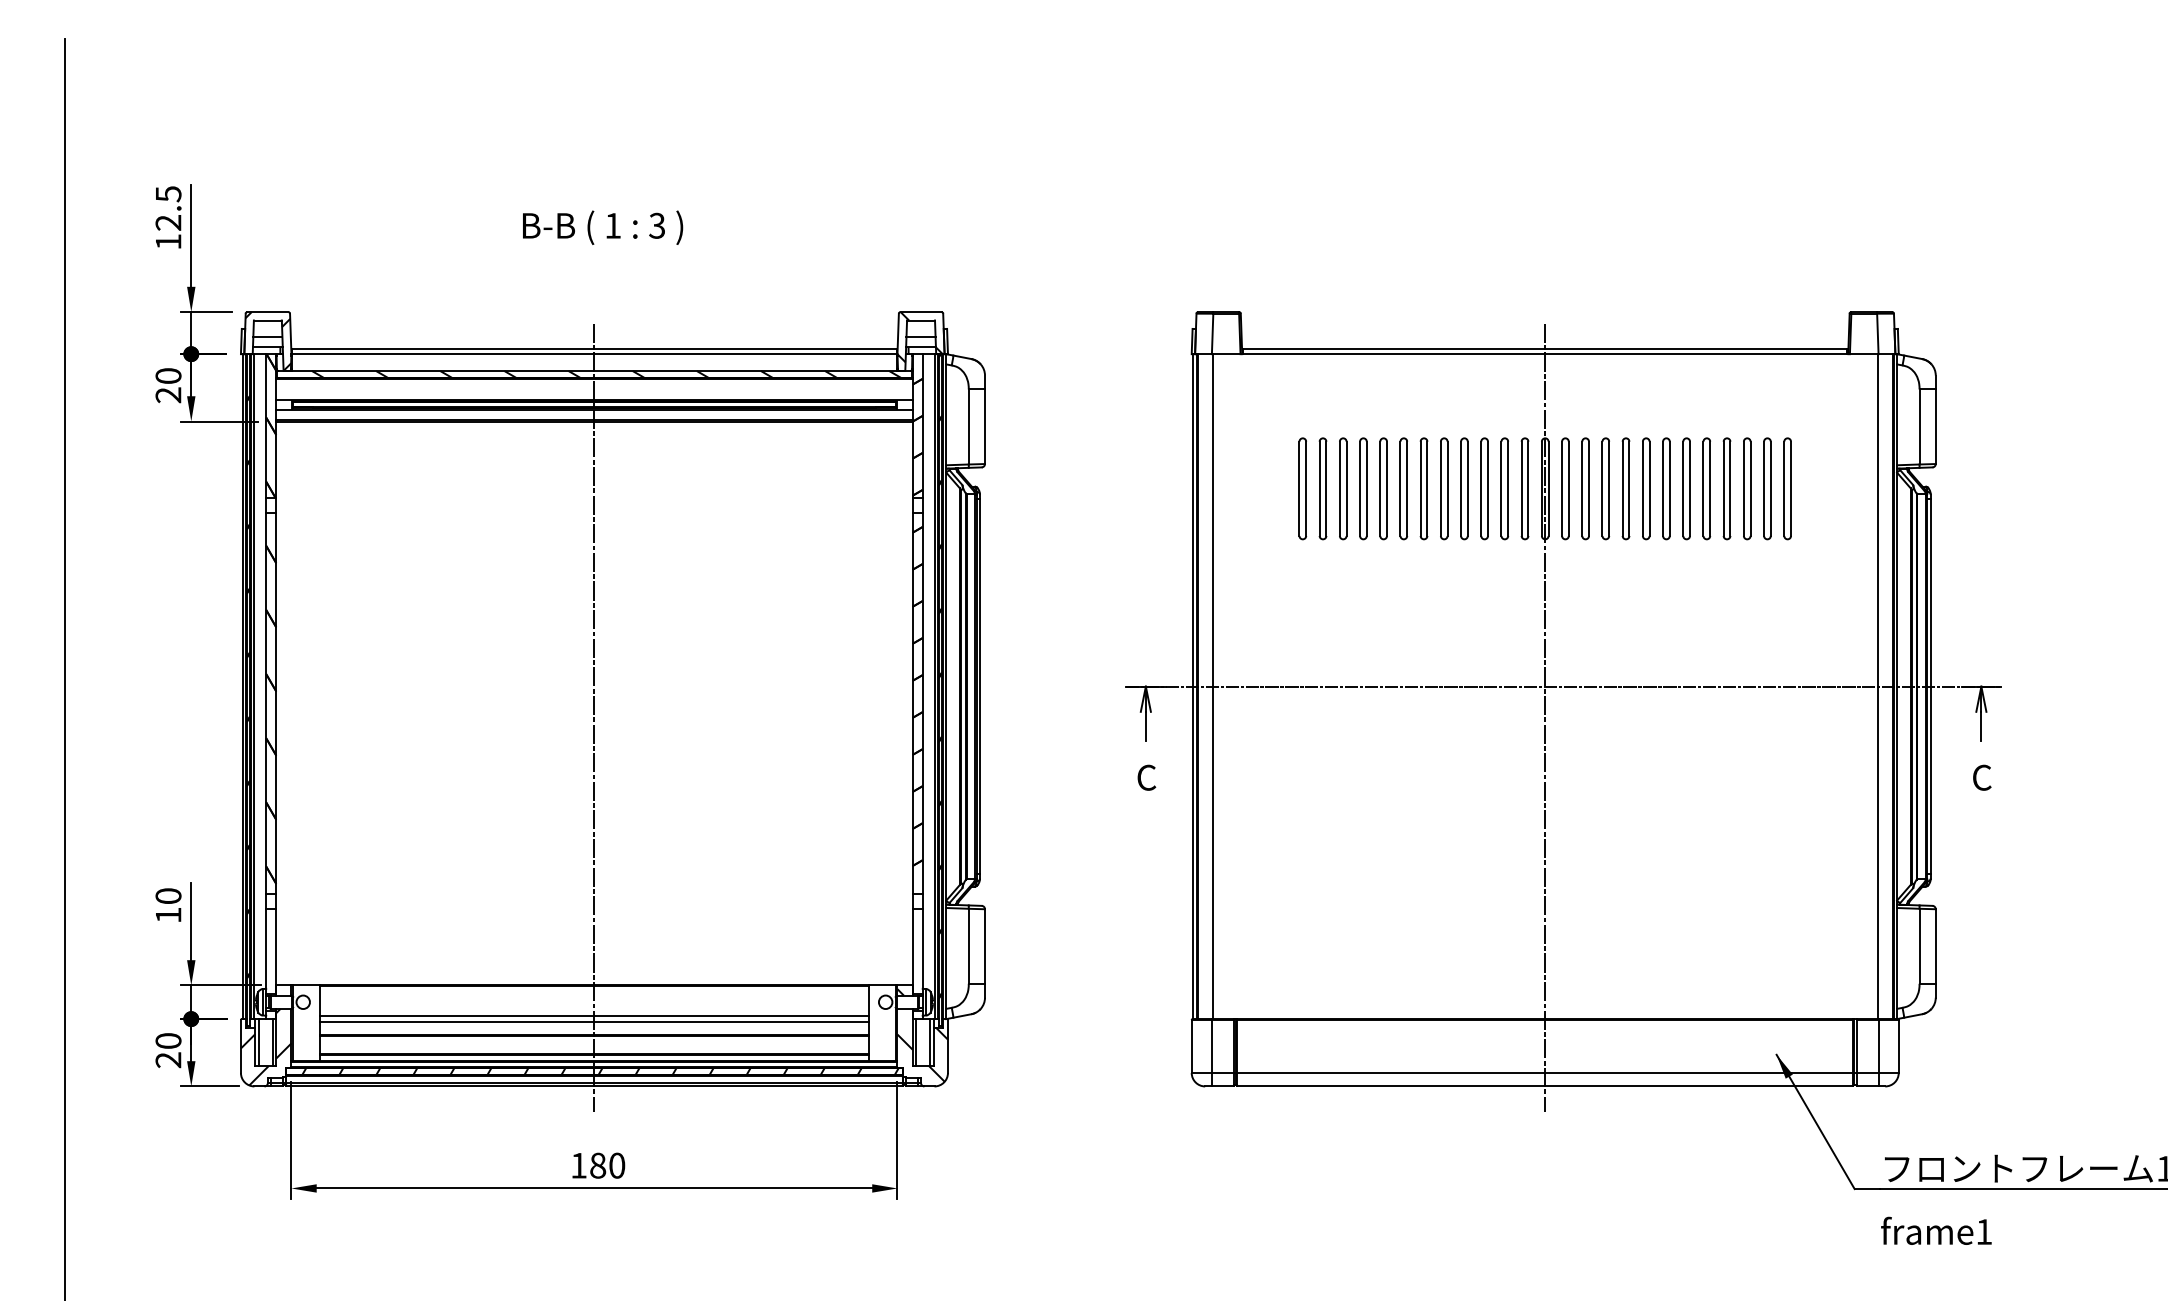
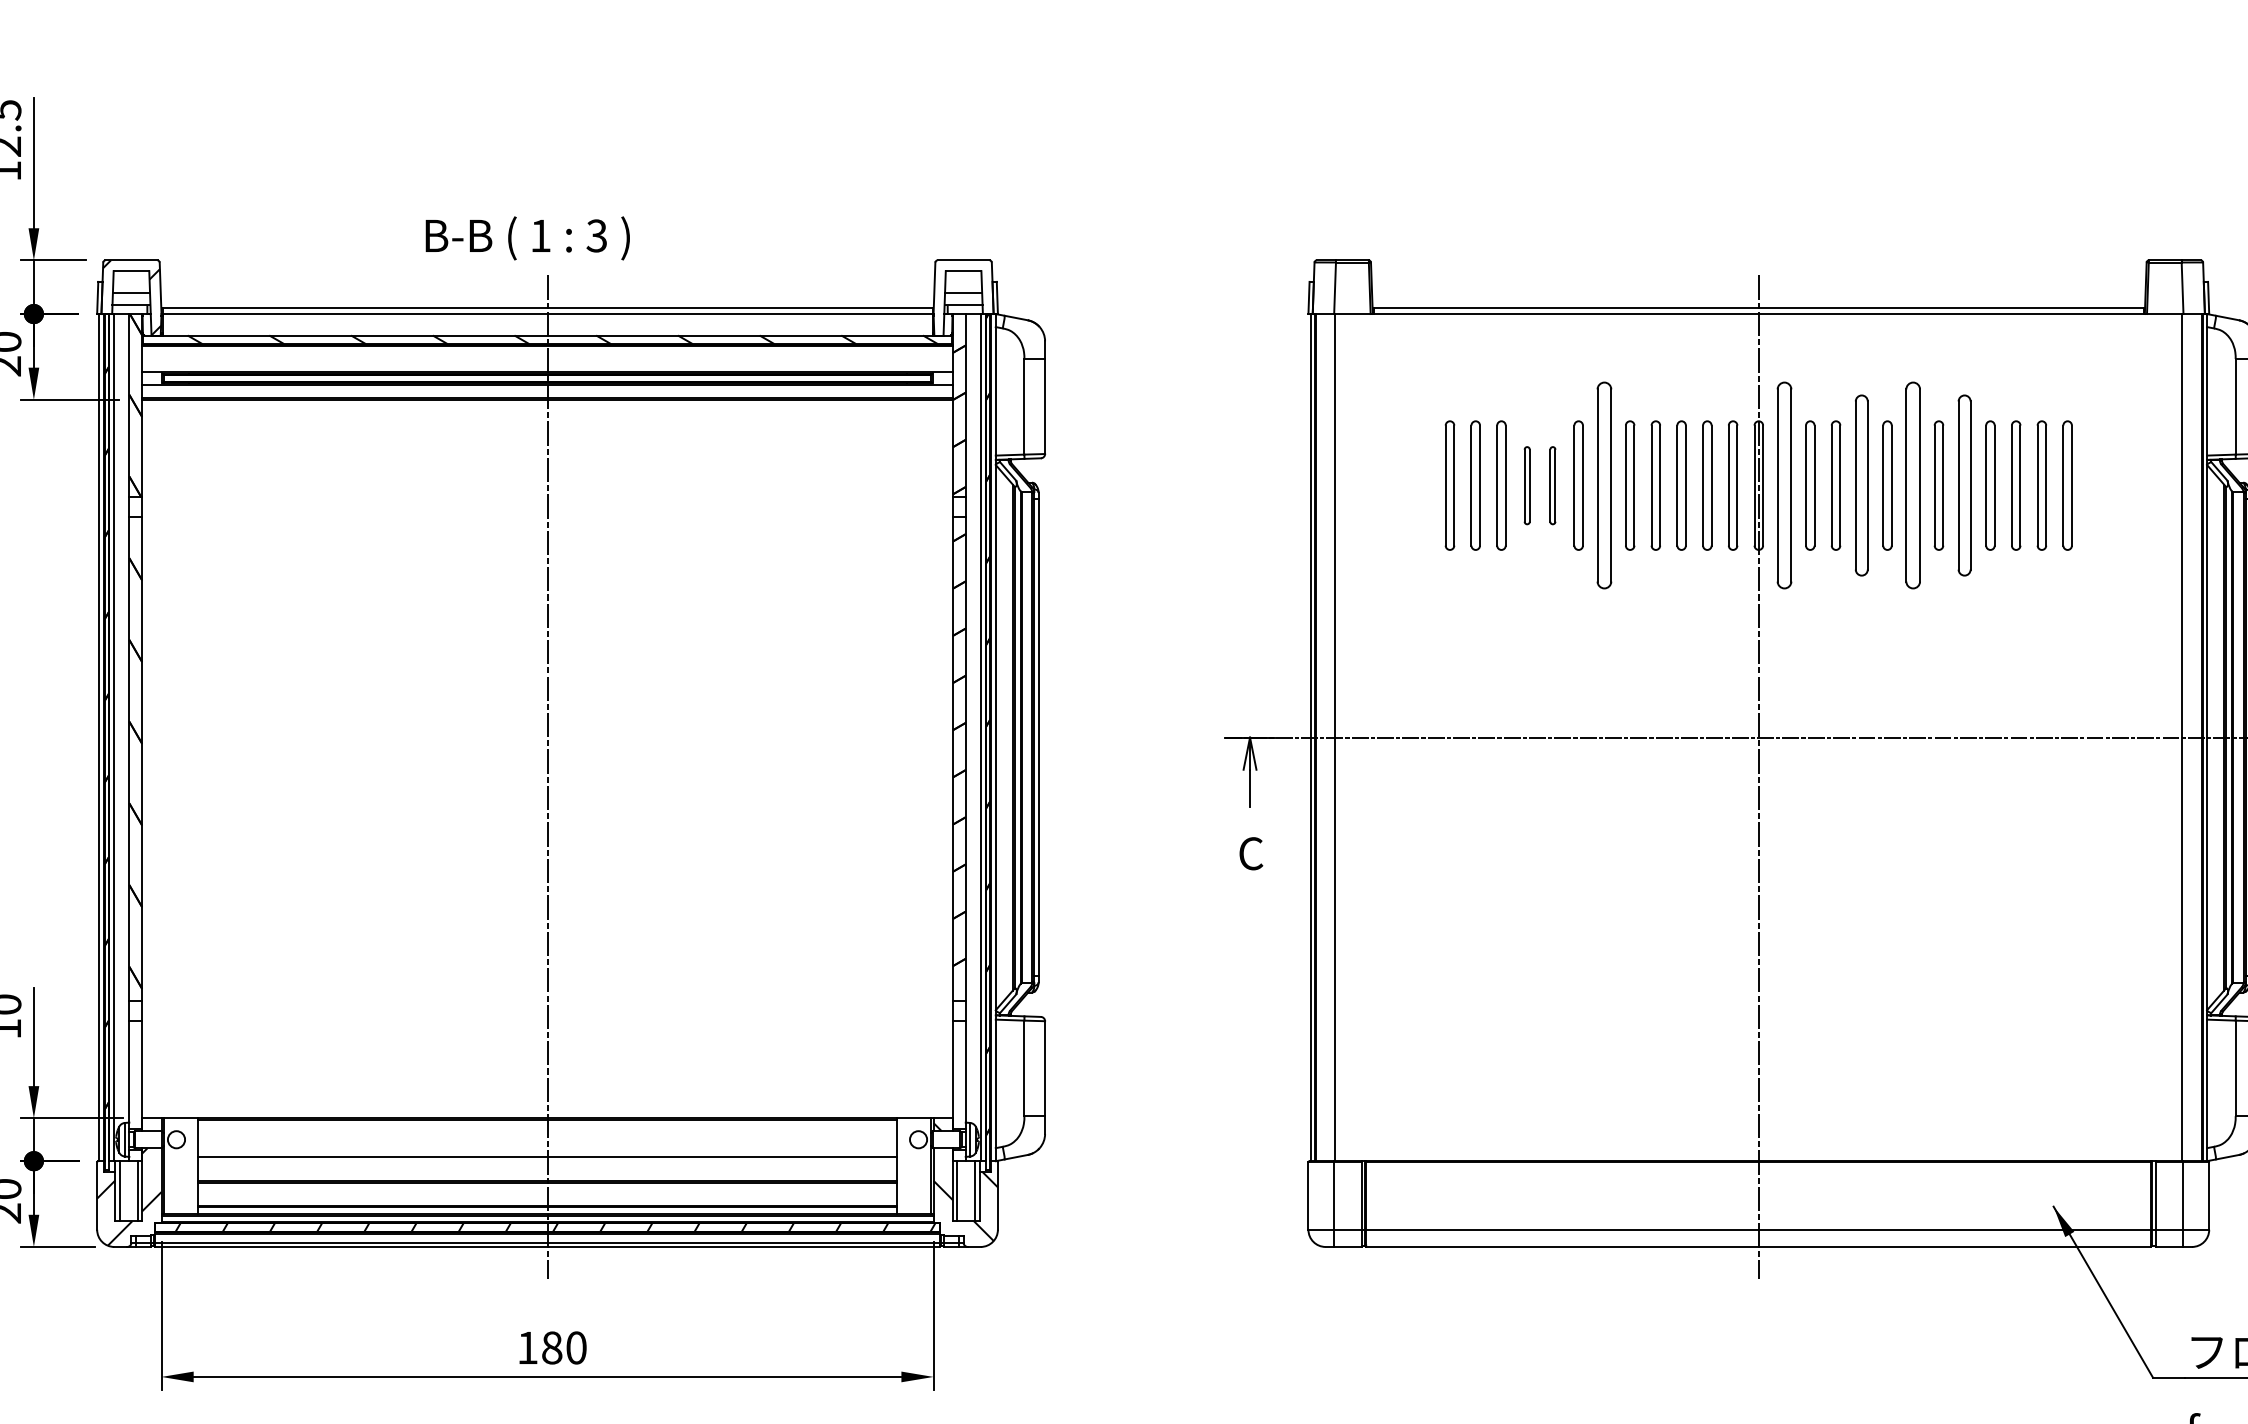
text: (603, 227) -> (528, 238), moved
hatch: (919, 337) -> (961, 292), removed
part: (1363, 488) -> (1527, 485), size x0.6
part: (1383, 488) -> (1552, 485), size x0.6
part: (1423, 488) -> (1603, 485), size x1.6
part: (1565, 488) -> (1784, 485), size x1.6
part: (1625, 488) -> (1861, 485), size x1.4
part: (1666, 488) -> (1913, 485), size x1.6
part: (1706, 488) -> (1964, 485), size x1.4
line: (594, 1022) -> (547, 1165), removed

